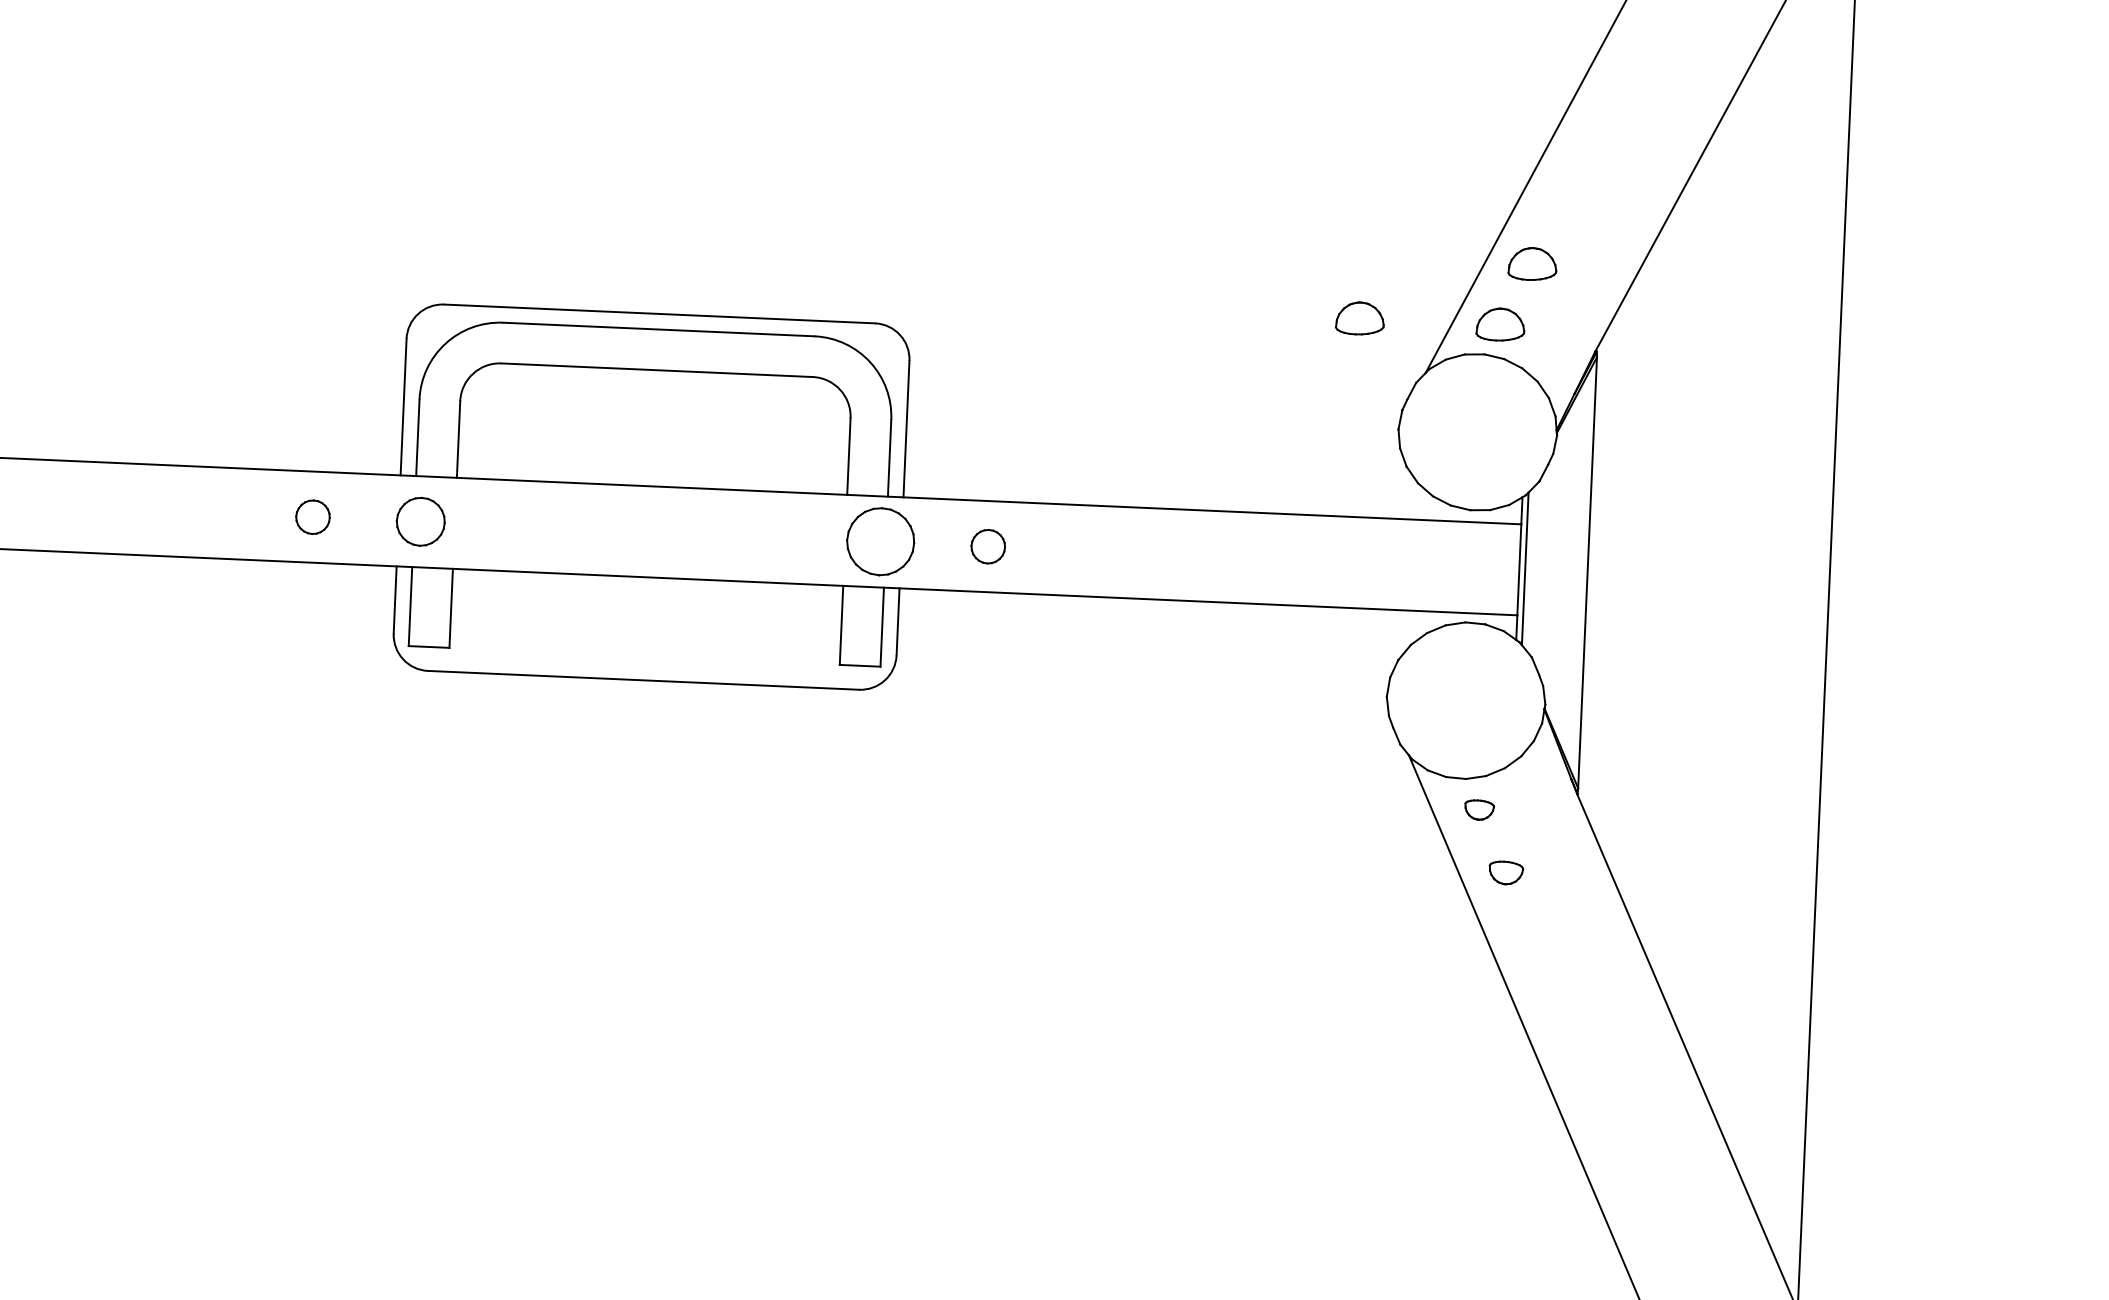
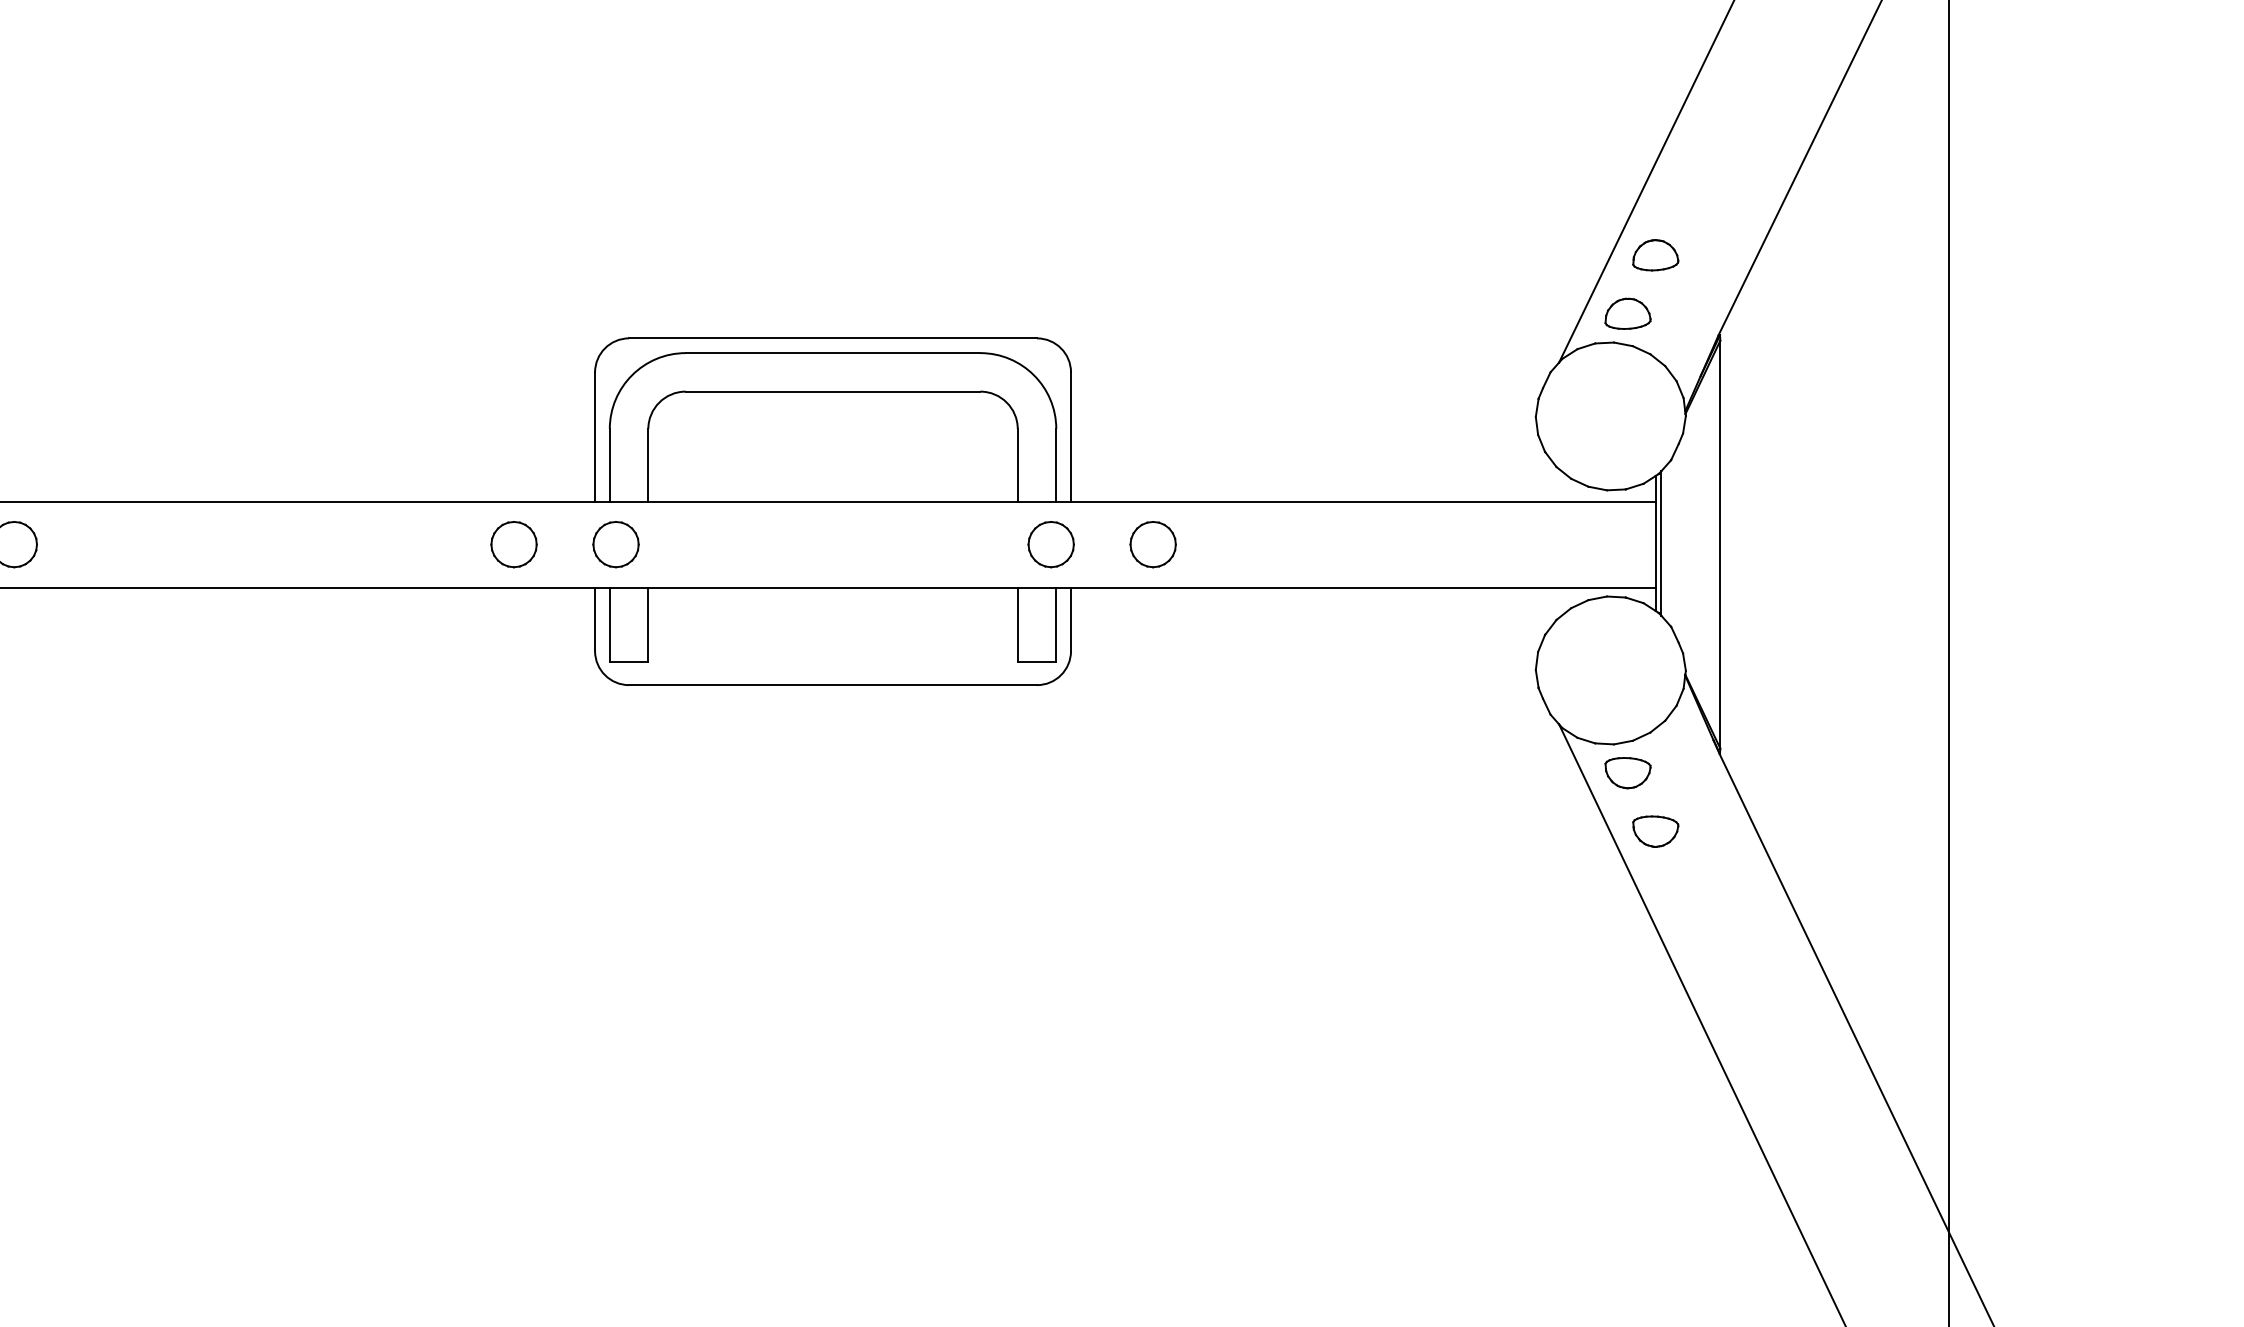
part: (1359, 318) -> (1494, 313), removed
part: (312, 517) -> (513, 544), size x1.43
part: (879, 541) -> (1050, 544), size x0.71
part: (987, 546) -> (1152, 544), size x1.43
part: (1478, 810) -> (1627, 773), size x1.67
part: (1505, 872) -> (1655, 831), size x1.43

